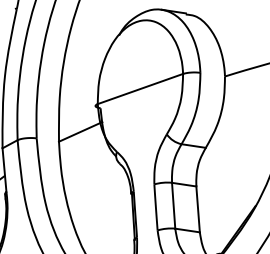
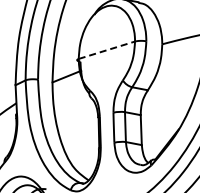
line: (141, 89) -> (107, 50), solid -> dashed

